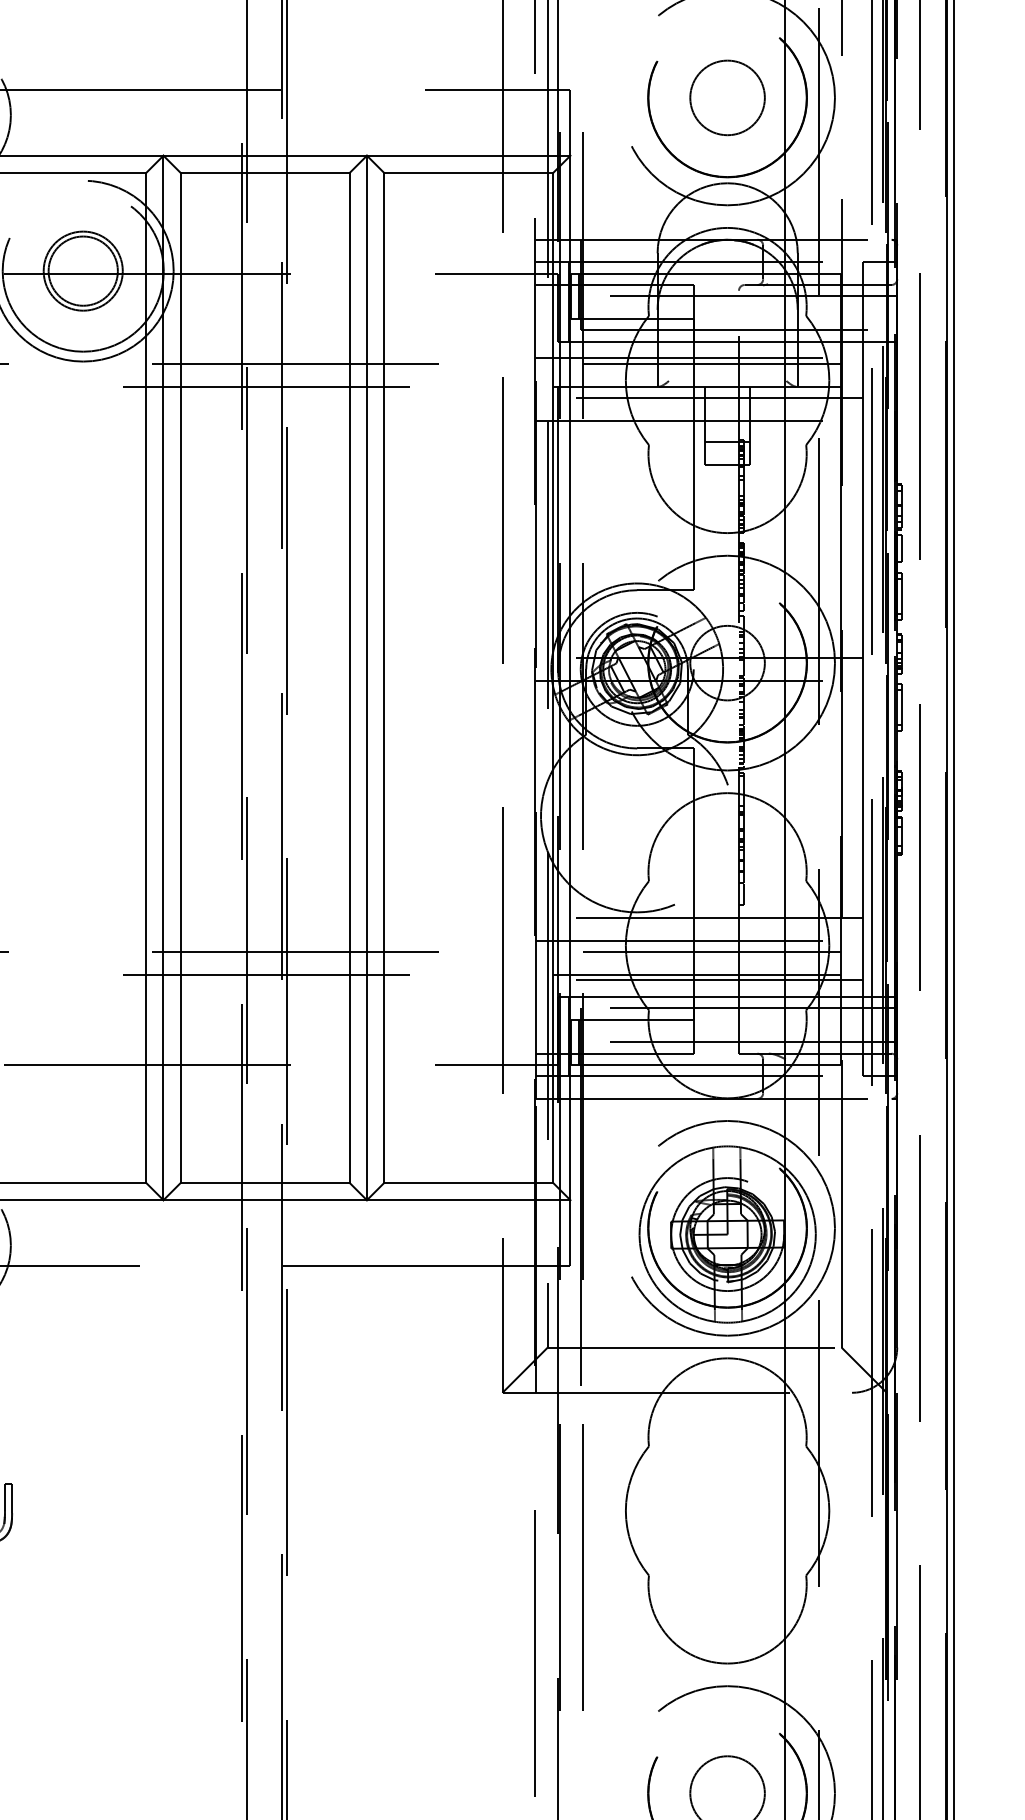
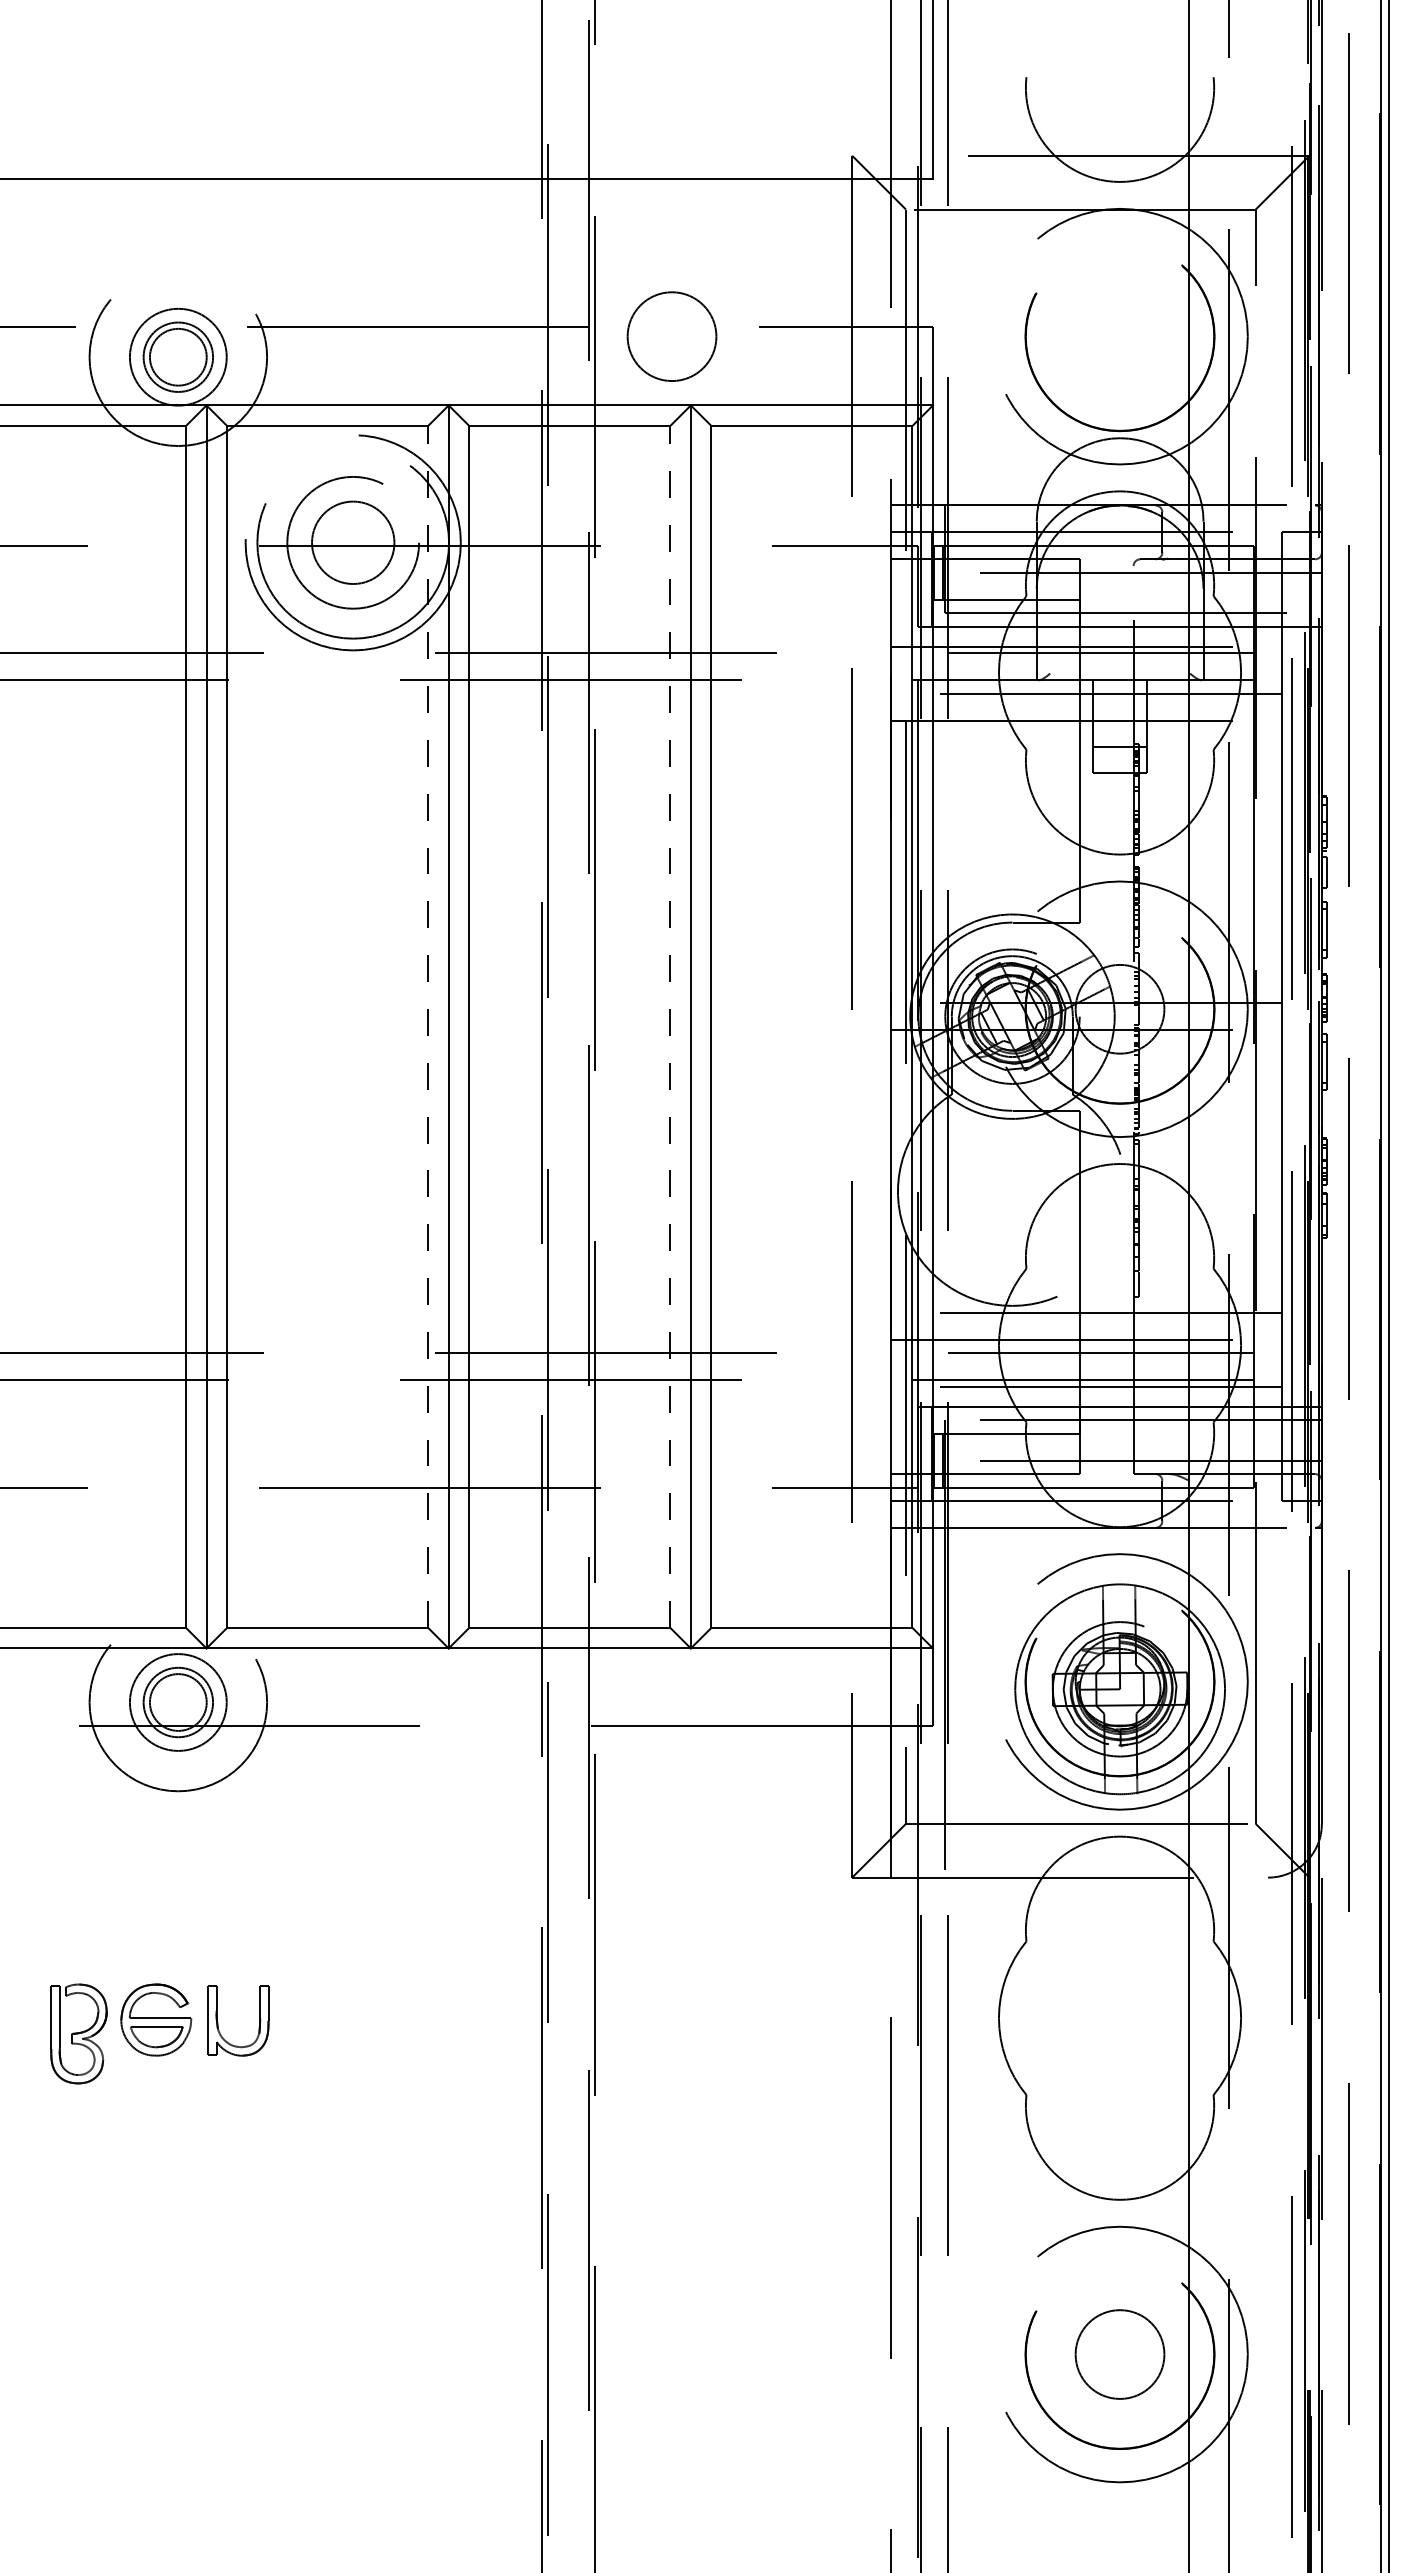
circle: (727, 97) -> (671, 336), moved
circle: (83, 270) -> (353, 542), size x1.4
line: (146, 677) -> (428, 1026), solid -> dashed
line: (349, 677) -> (670, 1026), solid -> dashed

